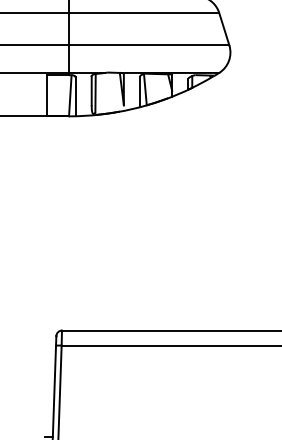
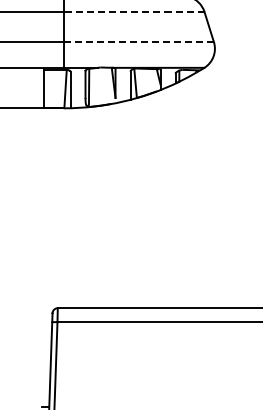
line: (143, 12) -> (133, 11), solid -> dashed
line: (149, 45) -> (139, 42), solid -> dashed

